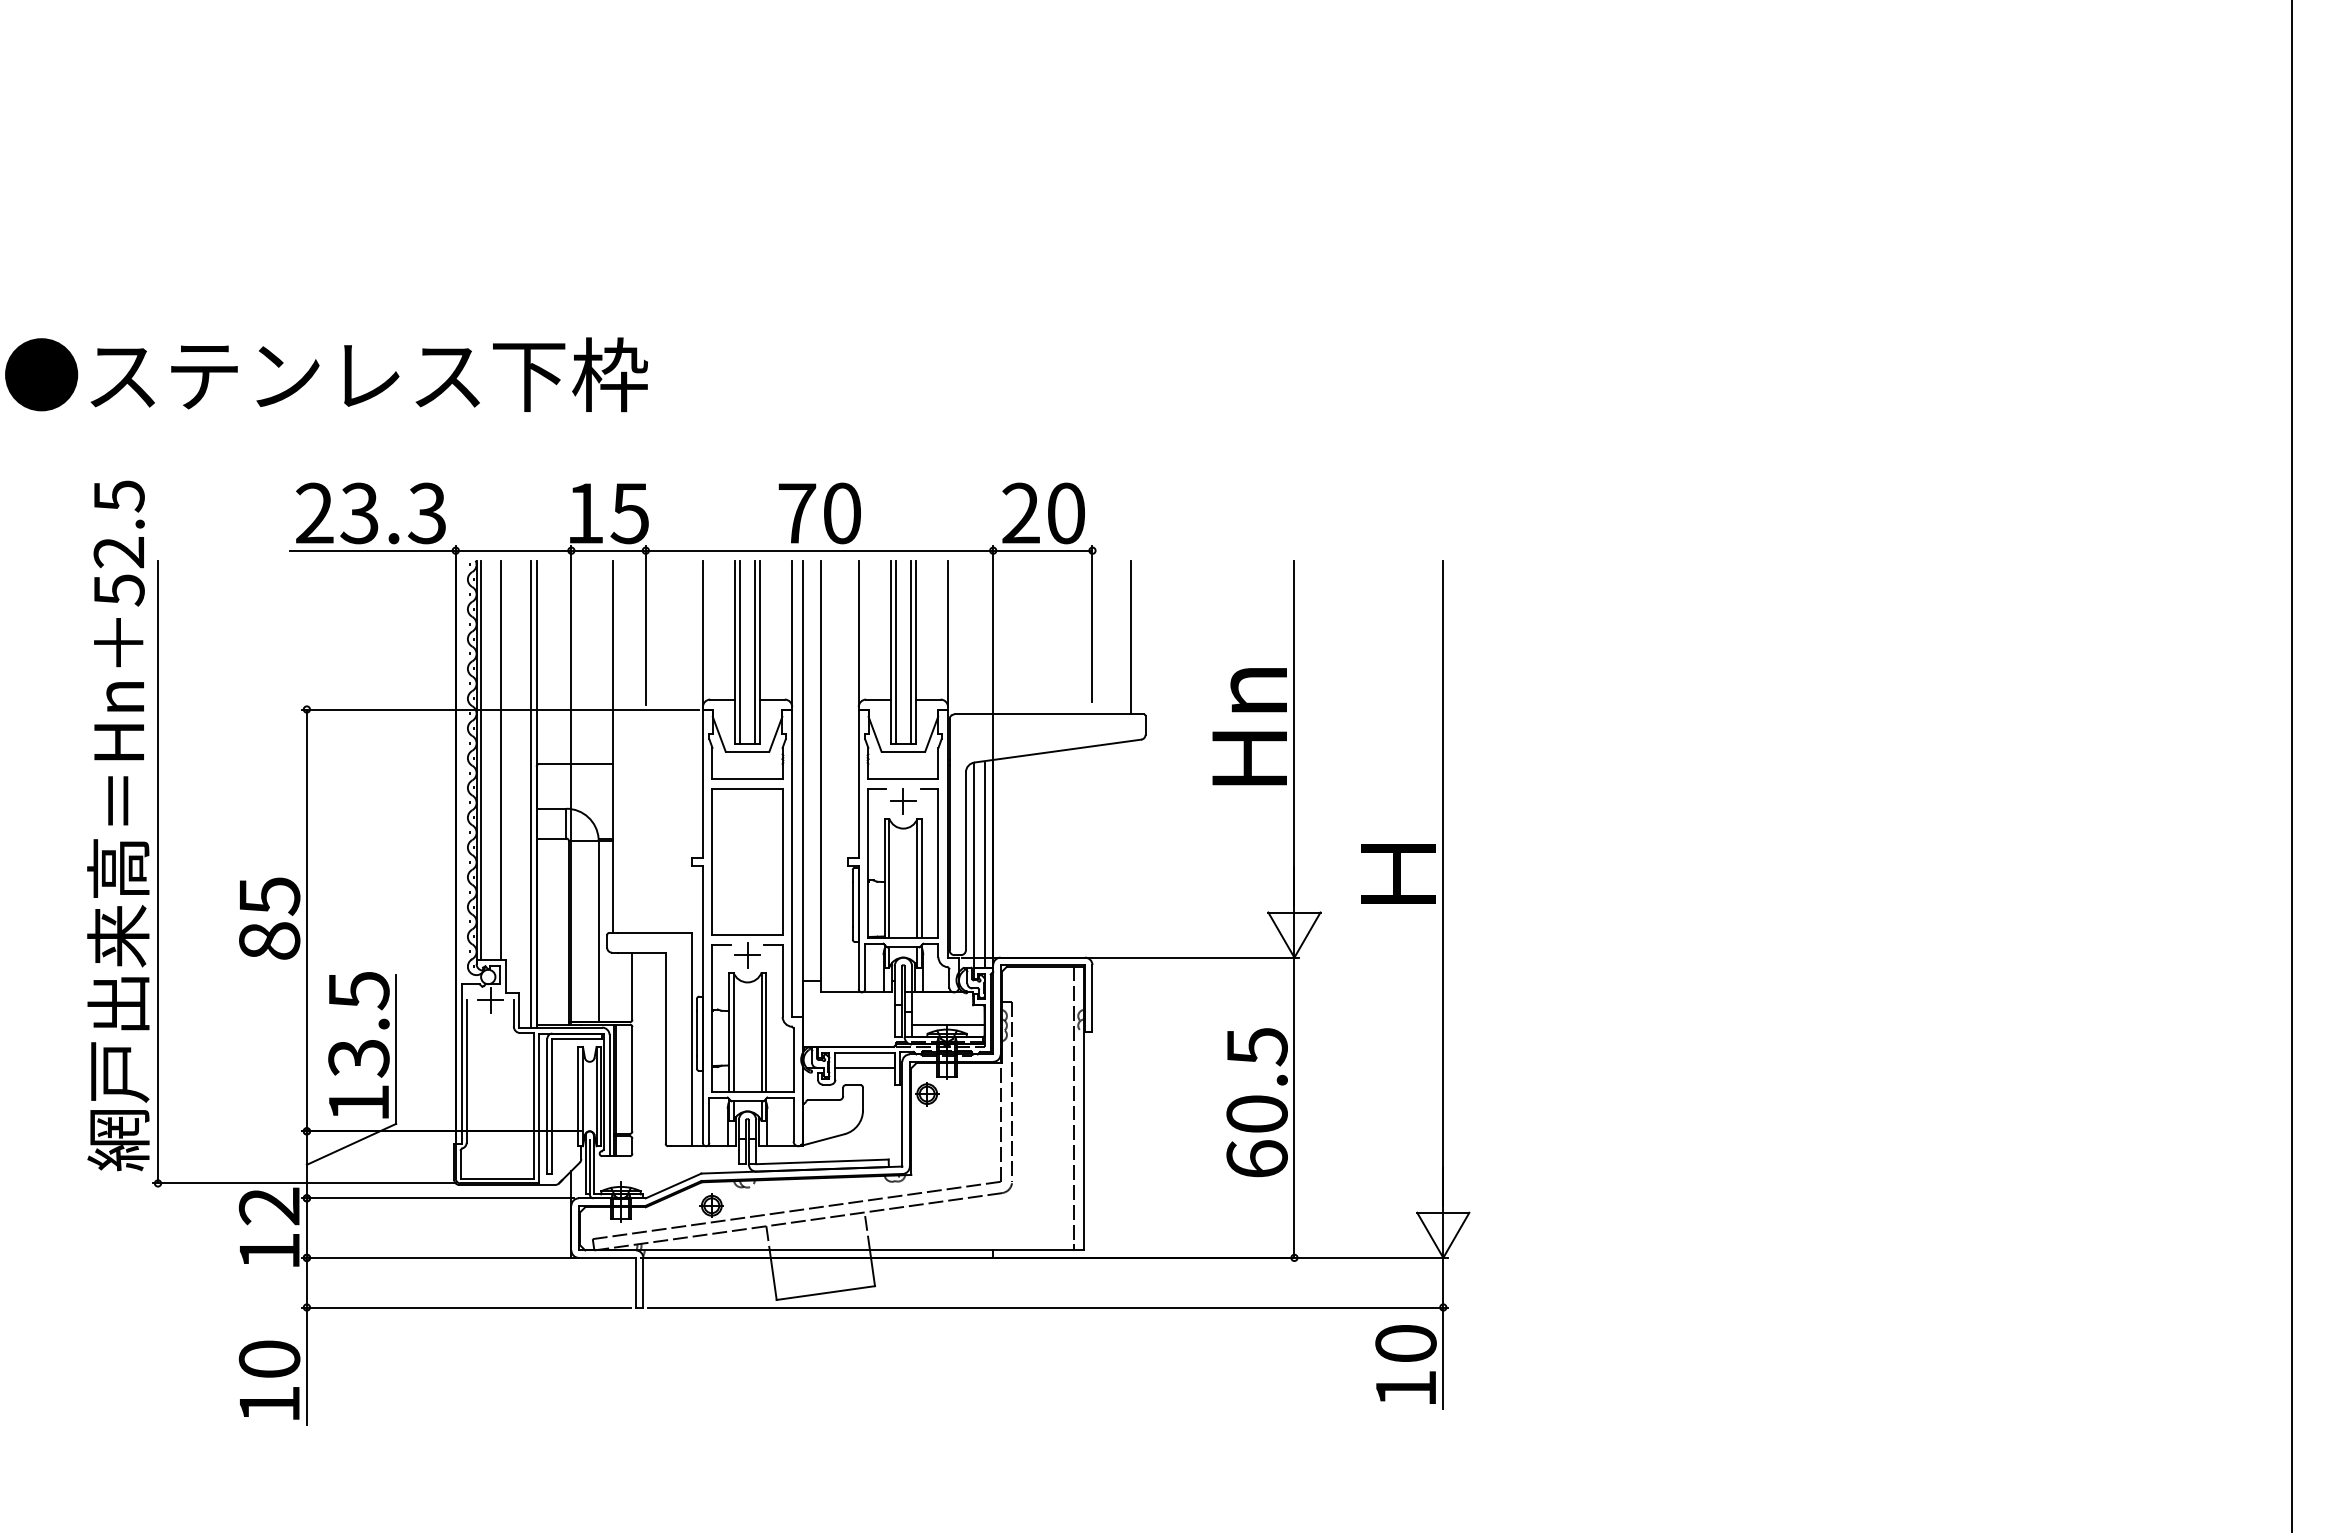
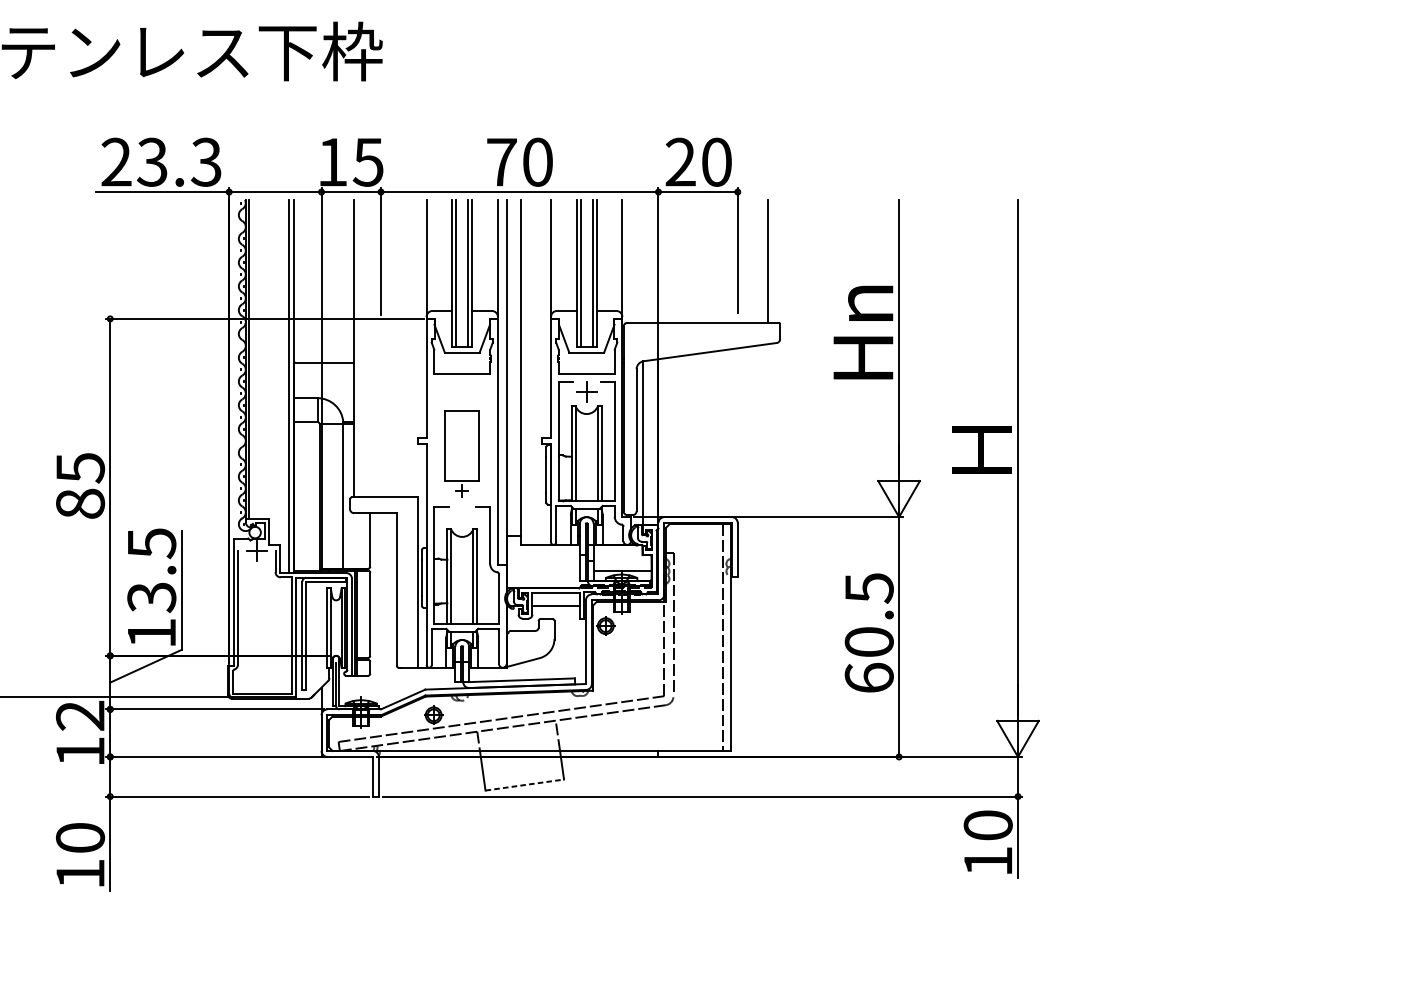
line: (501, 760) -> (265, 359), removed
line: (984, 864) -> (651, 442), removed
part: (747, 878) -> (462, 453), size x0.6
line: (825, 1293) -> (524, 785), solid -> dashed

